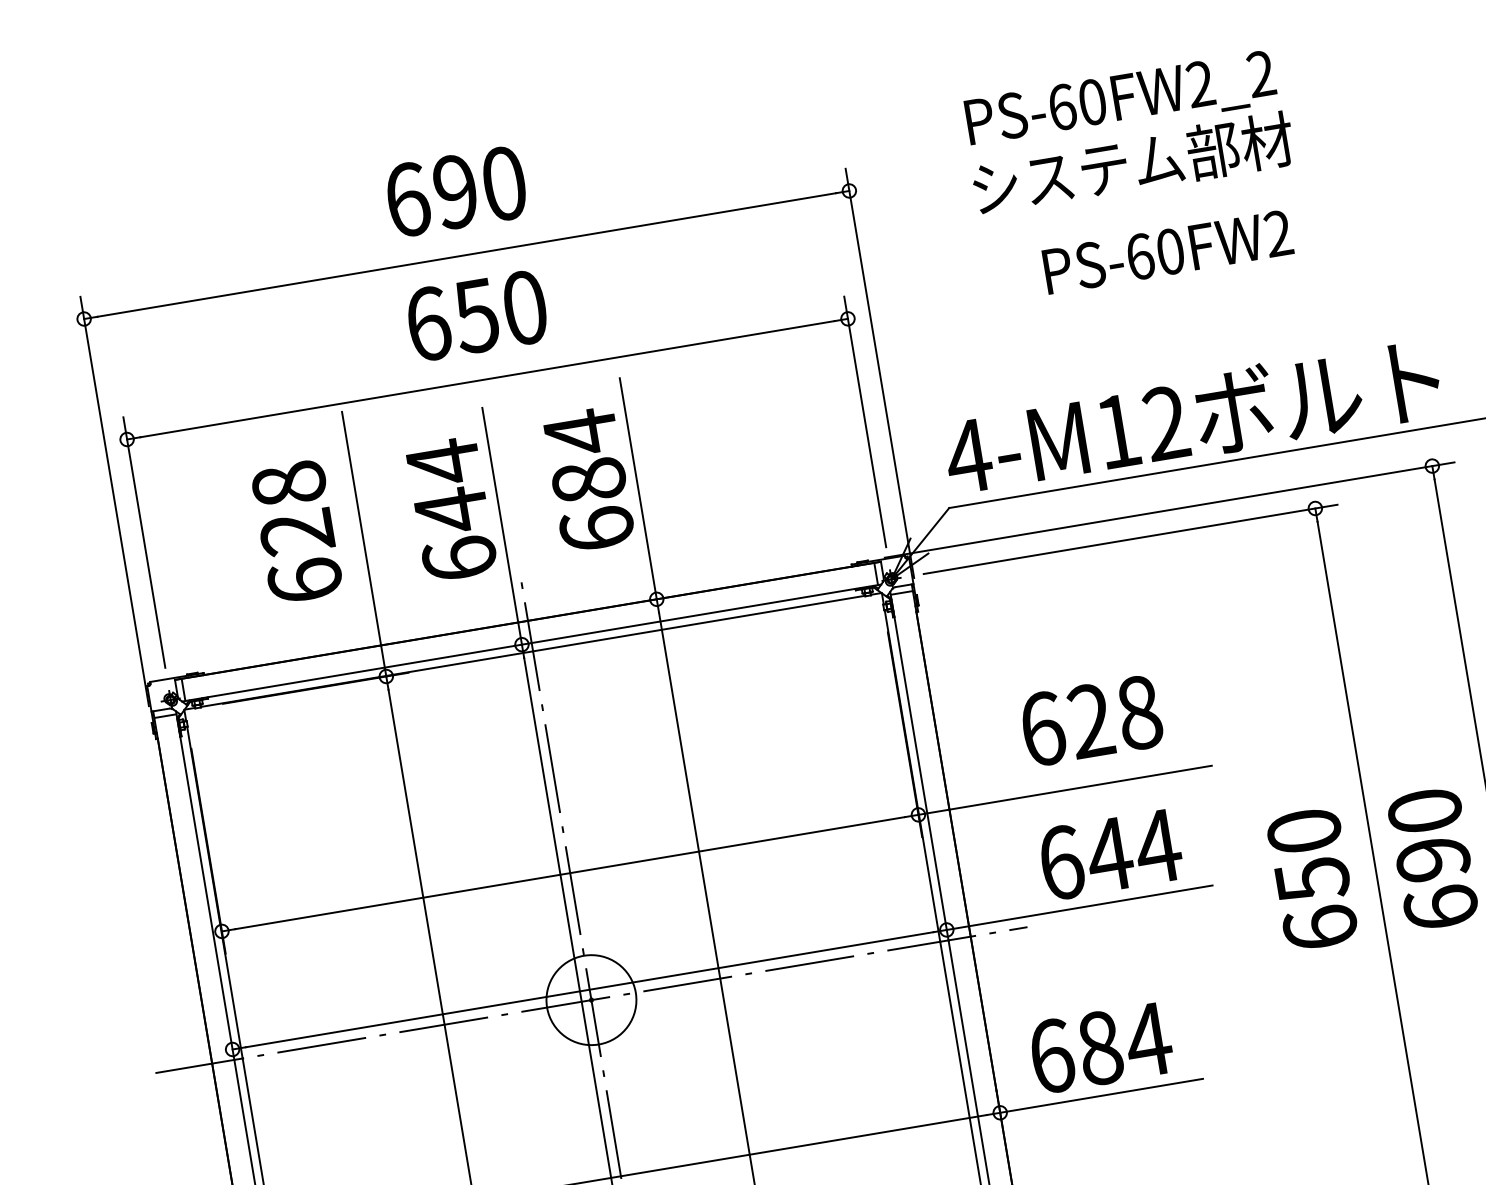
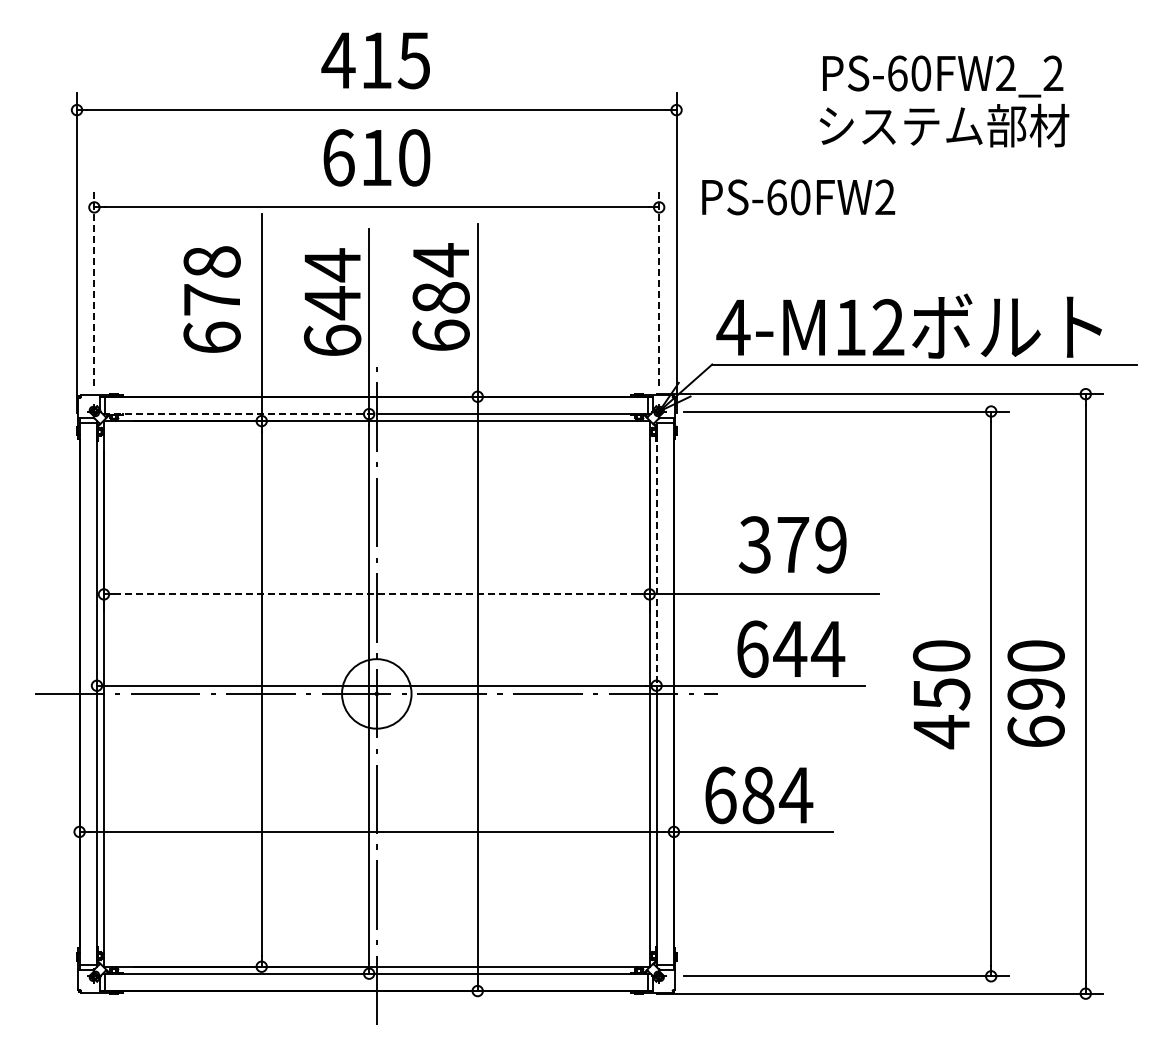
text: (1128, 132) -> (944, 101), moved
text: (454, 191) -> (375, 60), 690 -> 415
text: (1167, 252) -> (798, 197), moved
text: (475, 317) -> (375, 158), 650 -> 610
line: (865, 421) -> (659, 287), solid -> dashed
text: (296, 532) -> (211, 299), 628 -> 678
line: (144, 541) -> (94, 287), solid -> dashed
line: (356, 672) -> (239, 414), solid -> dashed
text: (1090, 720) -> (792, 544), 628 -> 379
line: (919, 766) -> (656, 557), solid -> dashed
line: (571, 873) -> (377, 594), solid -> dashed
text: (1320, 928) -> (941, 732), 650 -> 450

